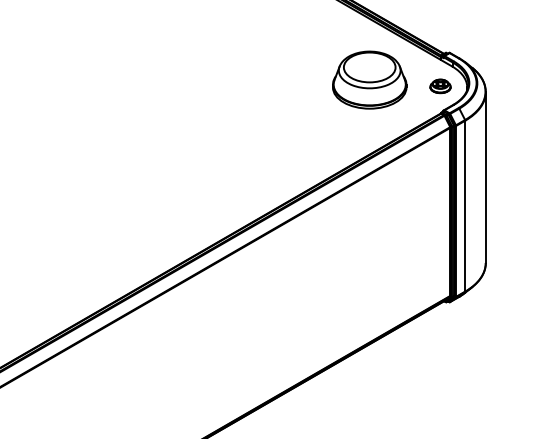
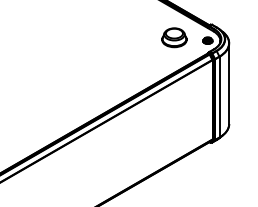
part: (369, 79) -> (174, 37), size x0.7

